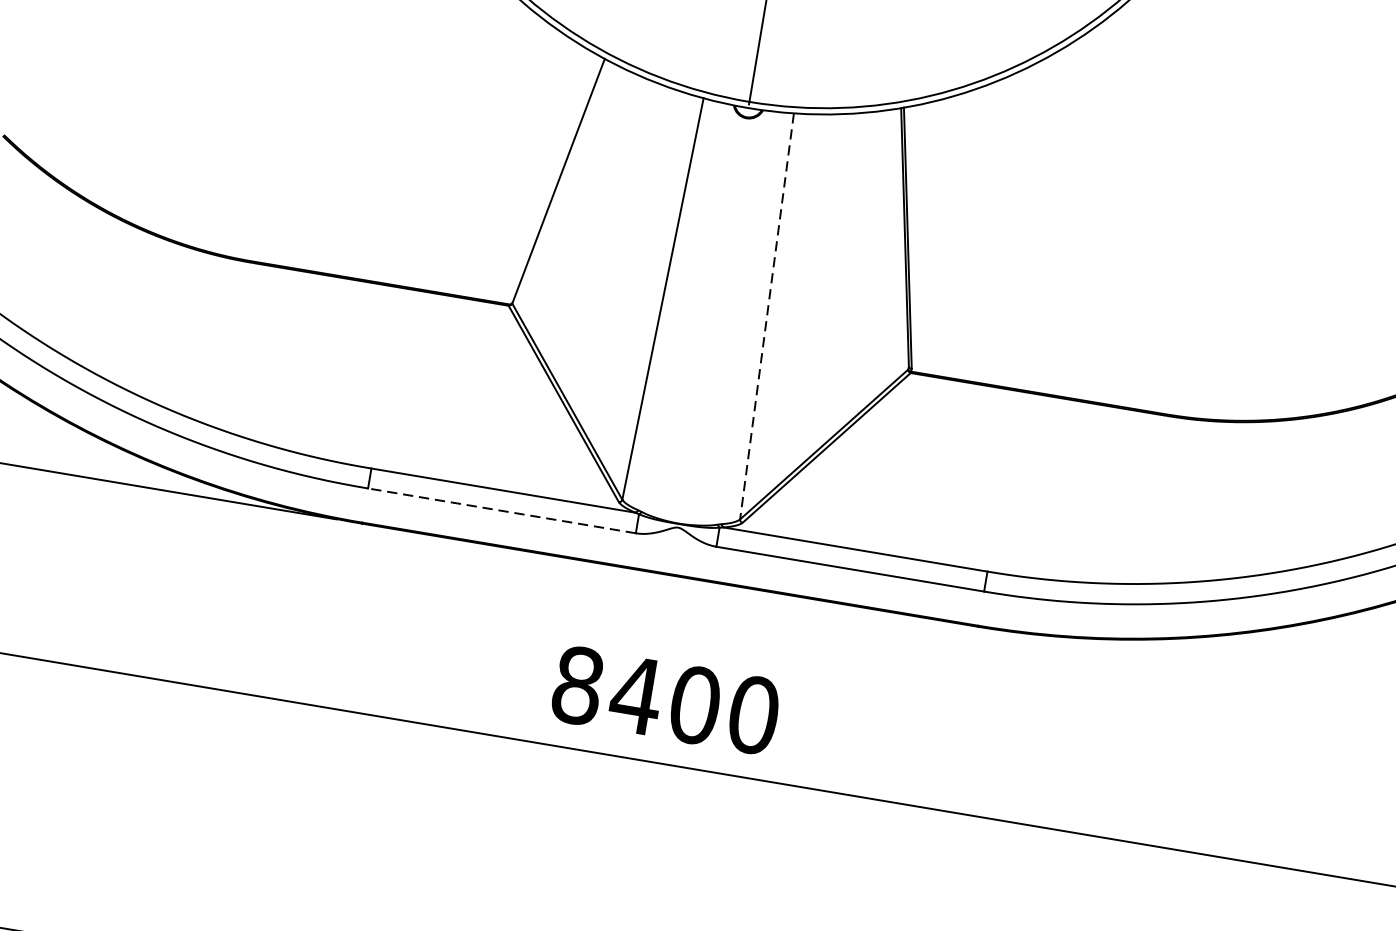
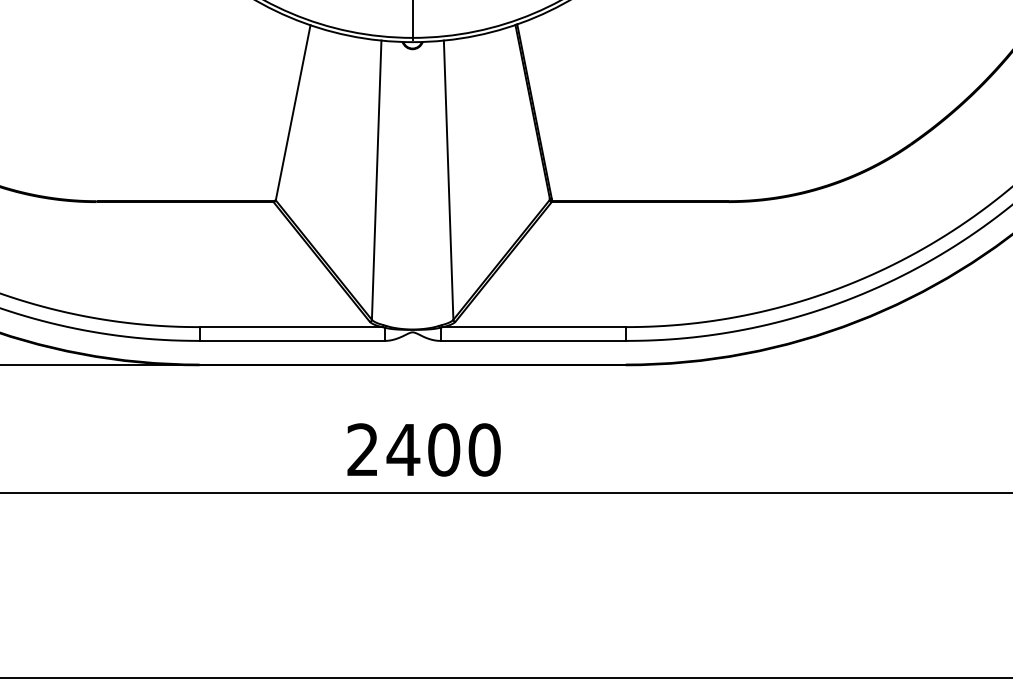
line: (766, 316) -> (448, 180), dashed -> solid
line: (502, 510) -> (292, 340), dashed -> solid
text: (577, 684) -> (362, 449), 8400 -> 2400

